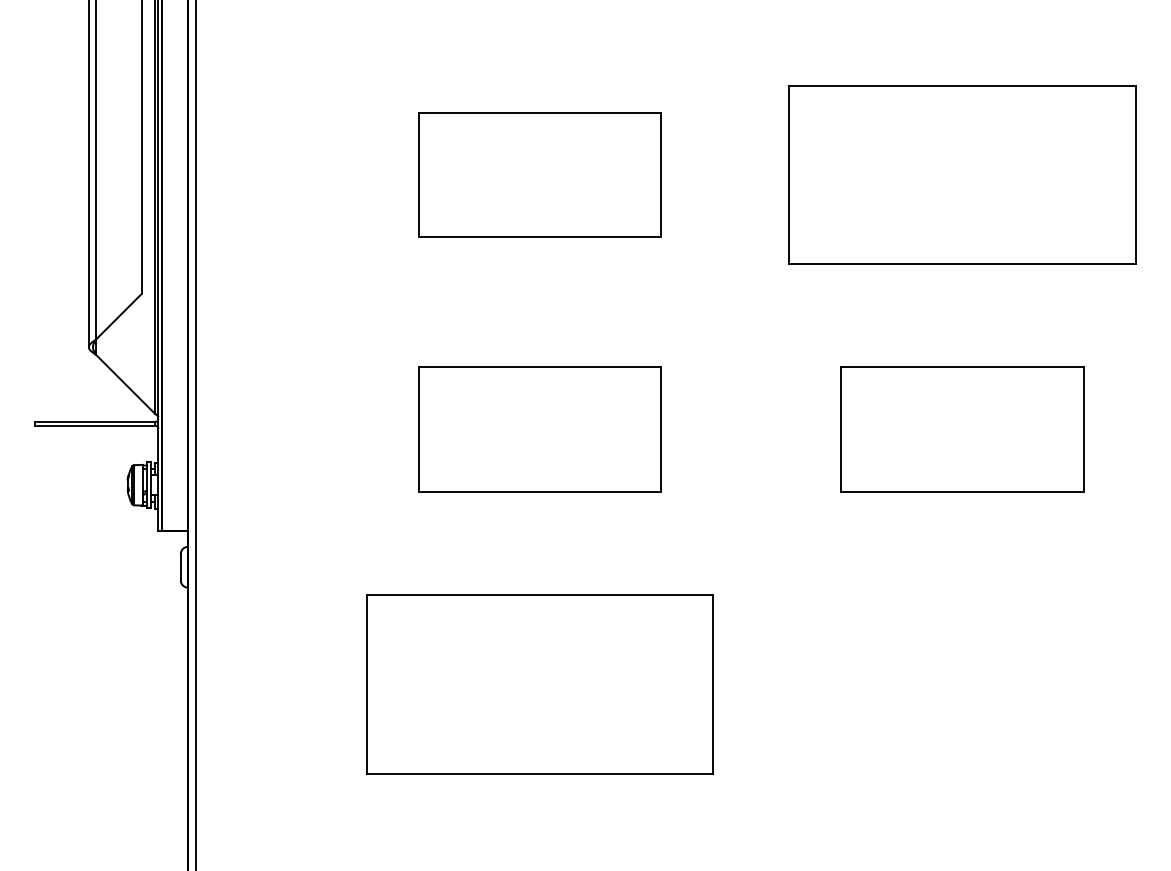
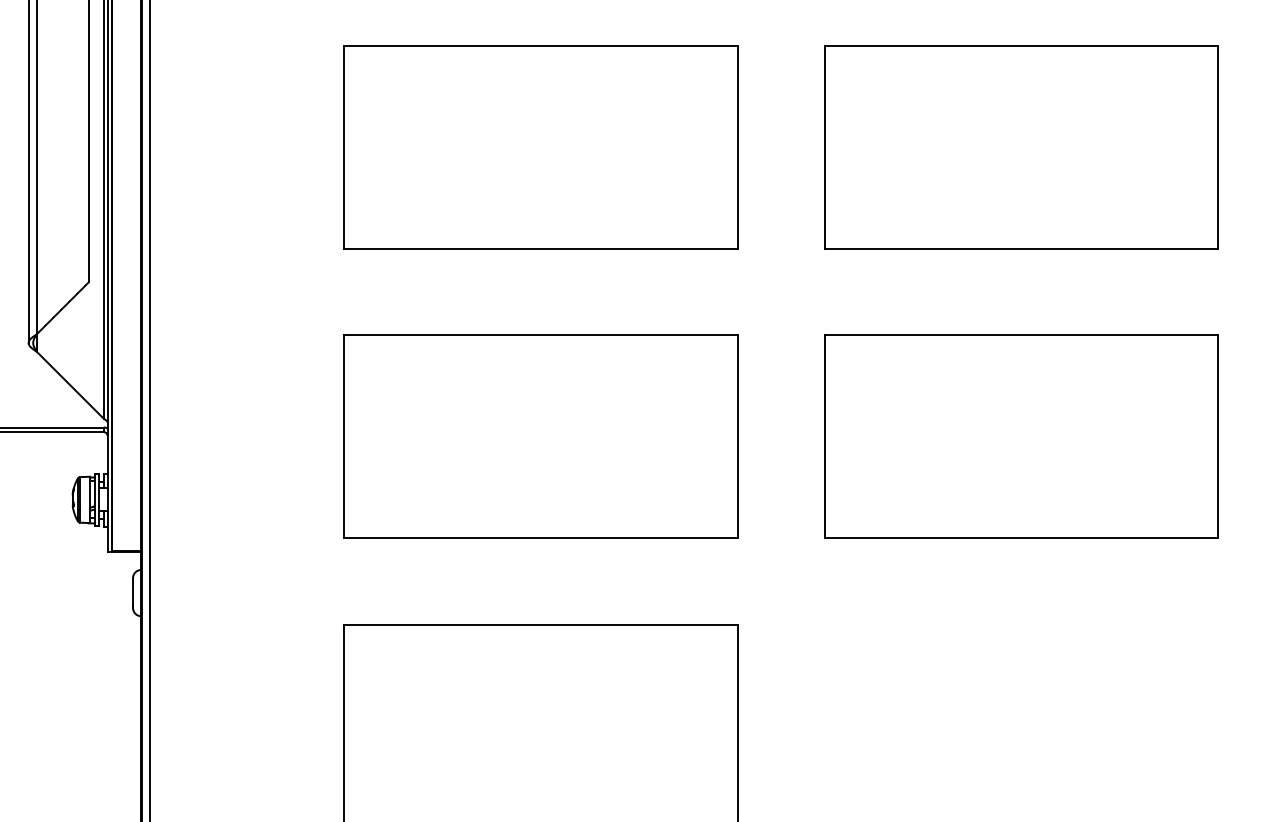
part: (539, 174) -> (540, 146), size x1.43
part: (539, 429) -> (540, 436), size x1.43
part: (962, 429) -> (1021, 436), size x1.43

